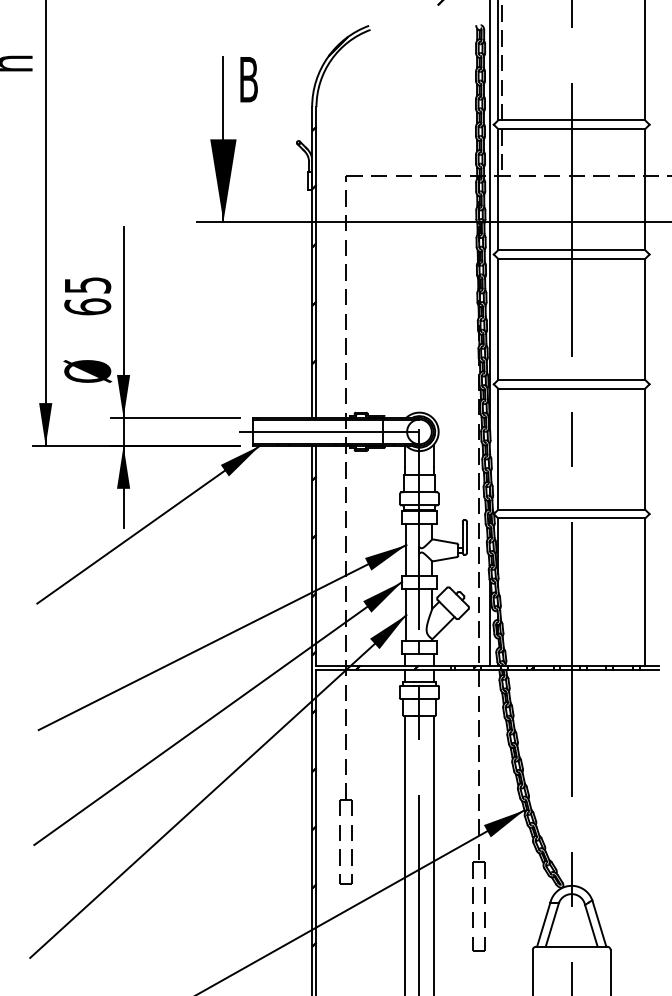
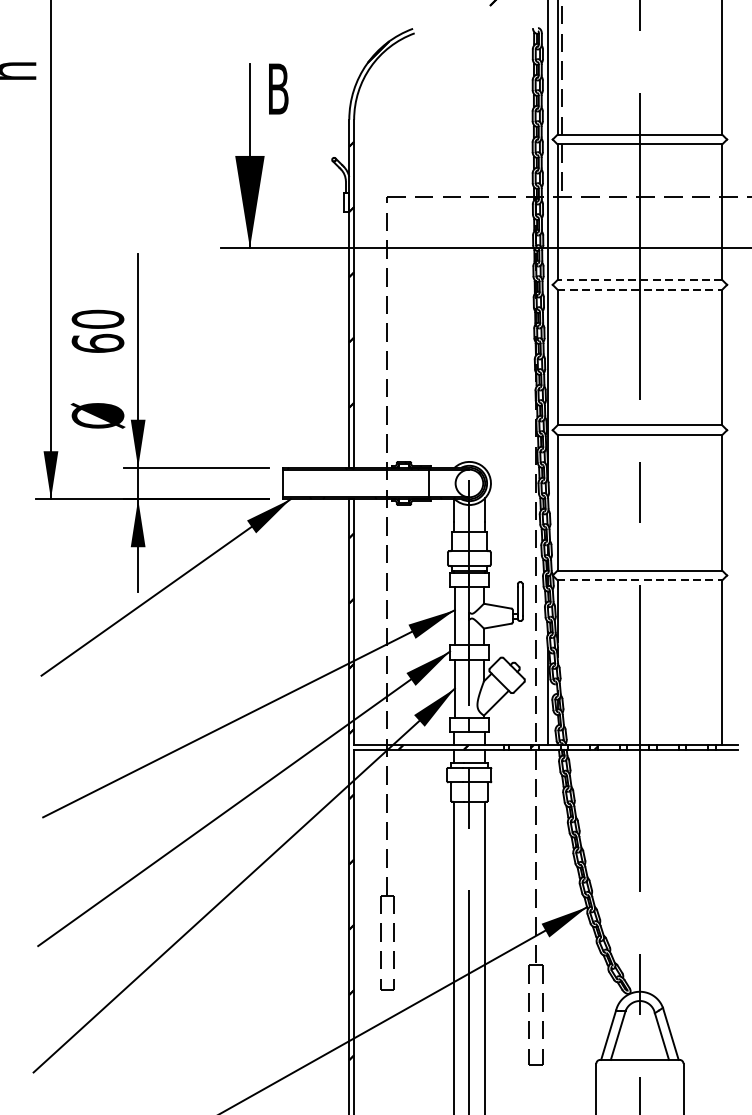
line: (571, 250) -> (639, 280), solid -> dashed
line: (571, 258) -> (639, 289), solid -> dashed
text: (87, 284) -> (97, 318), 65 -> 60
line: (328, 431) -> (367, 483), removed
line: (571, 518) -> (639, 580), solid -> dashed

